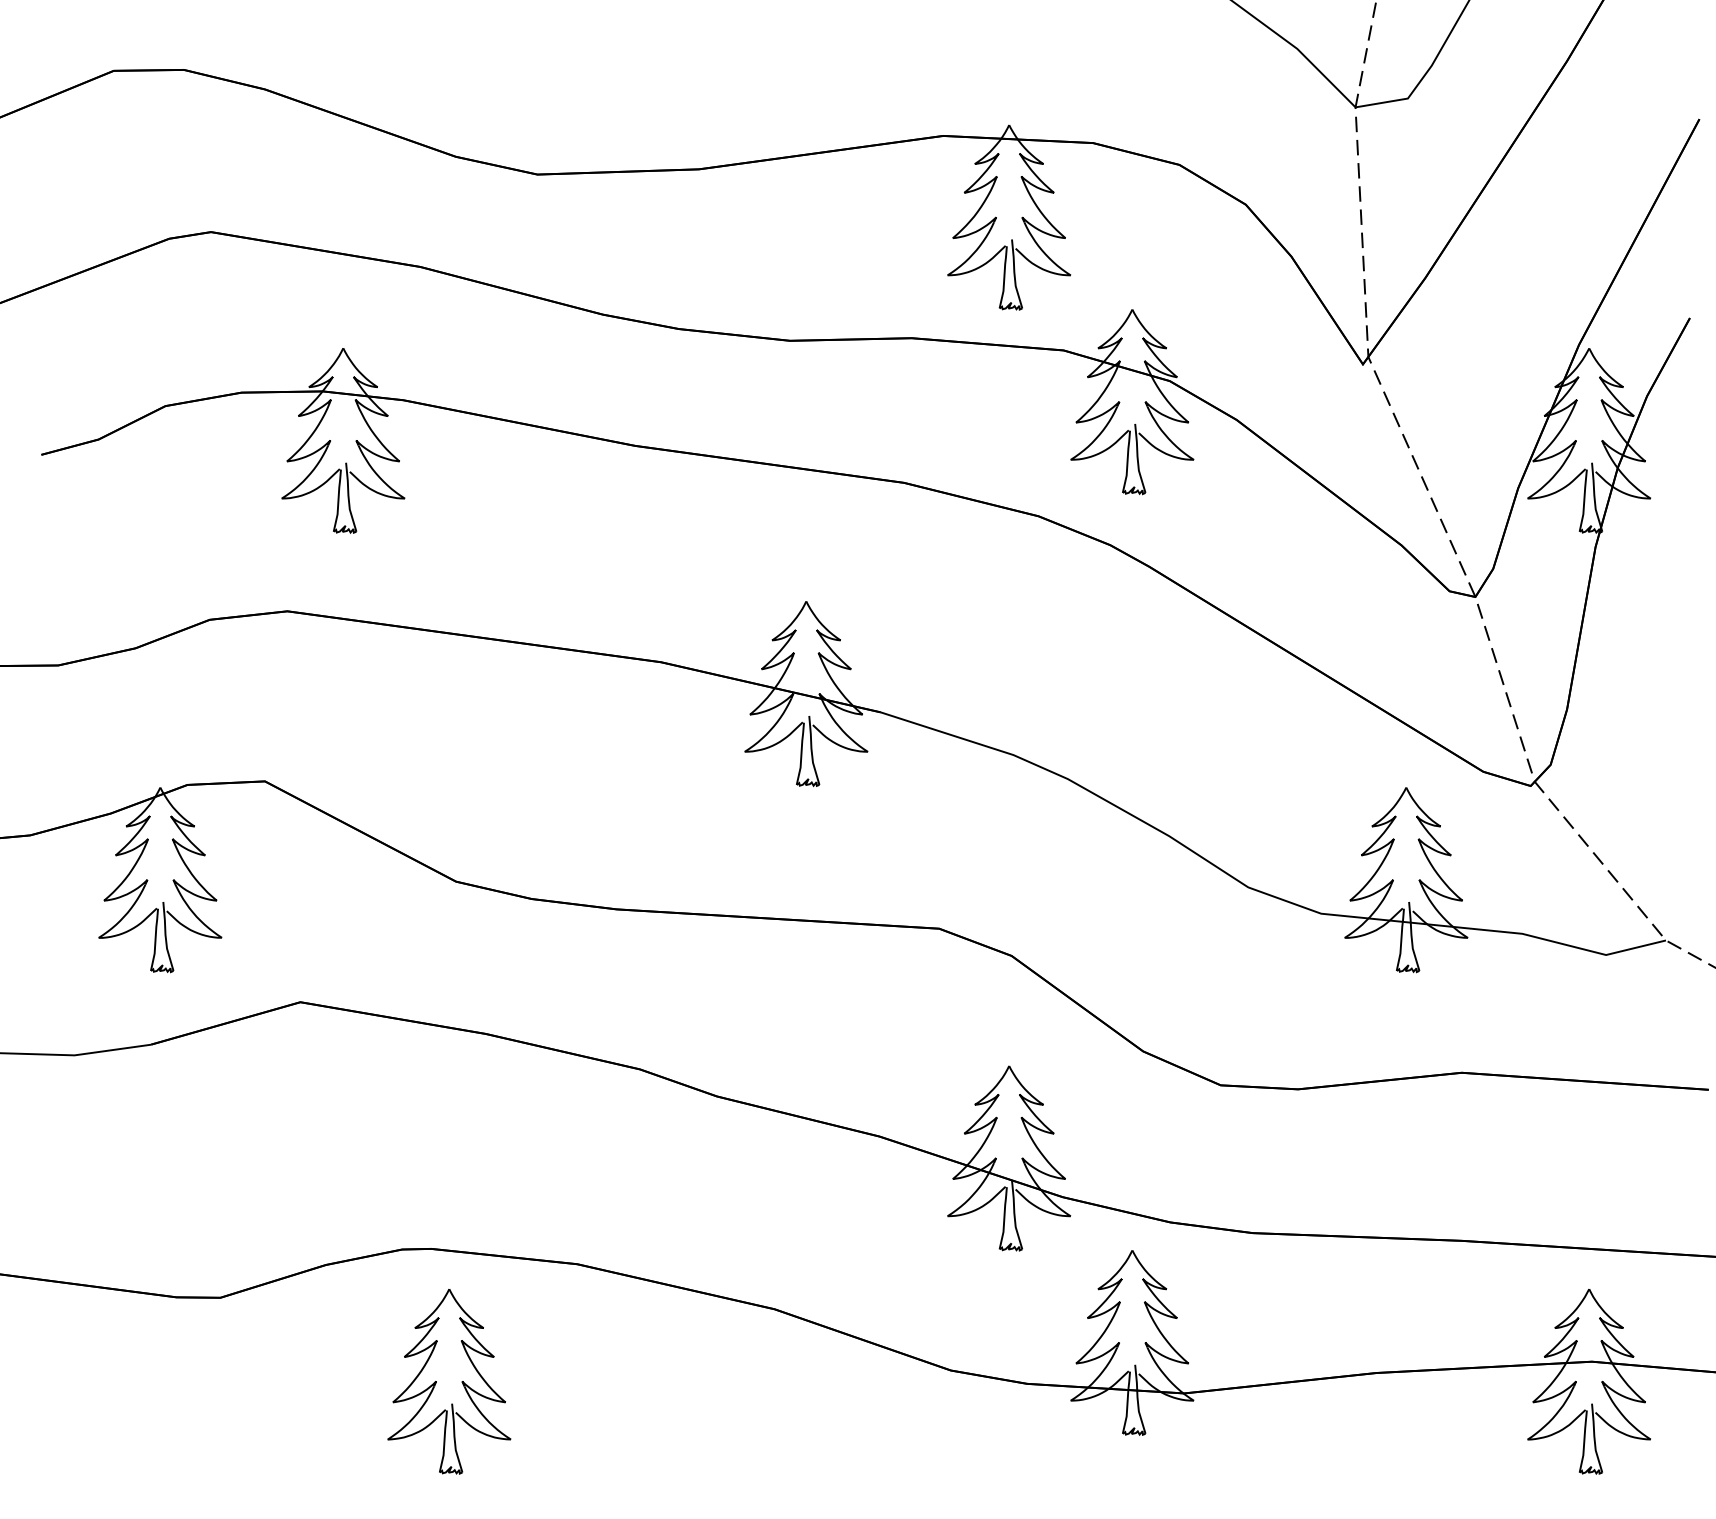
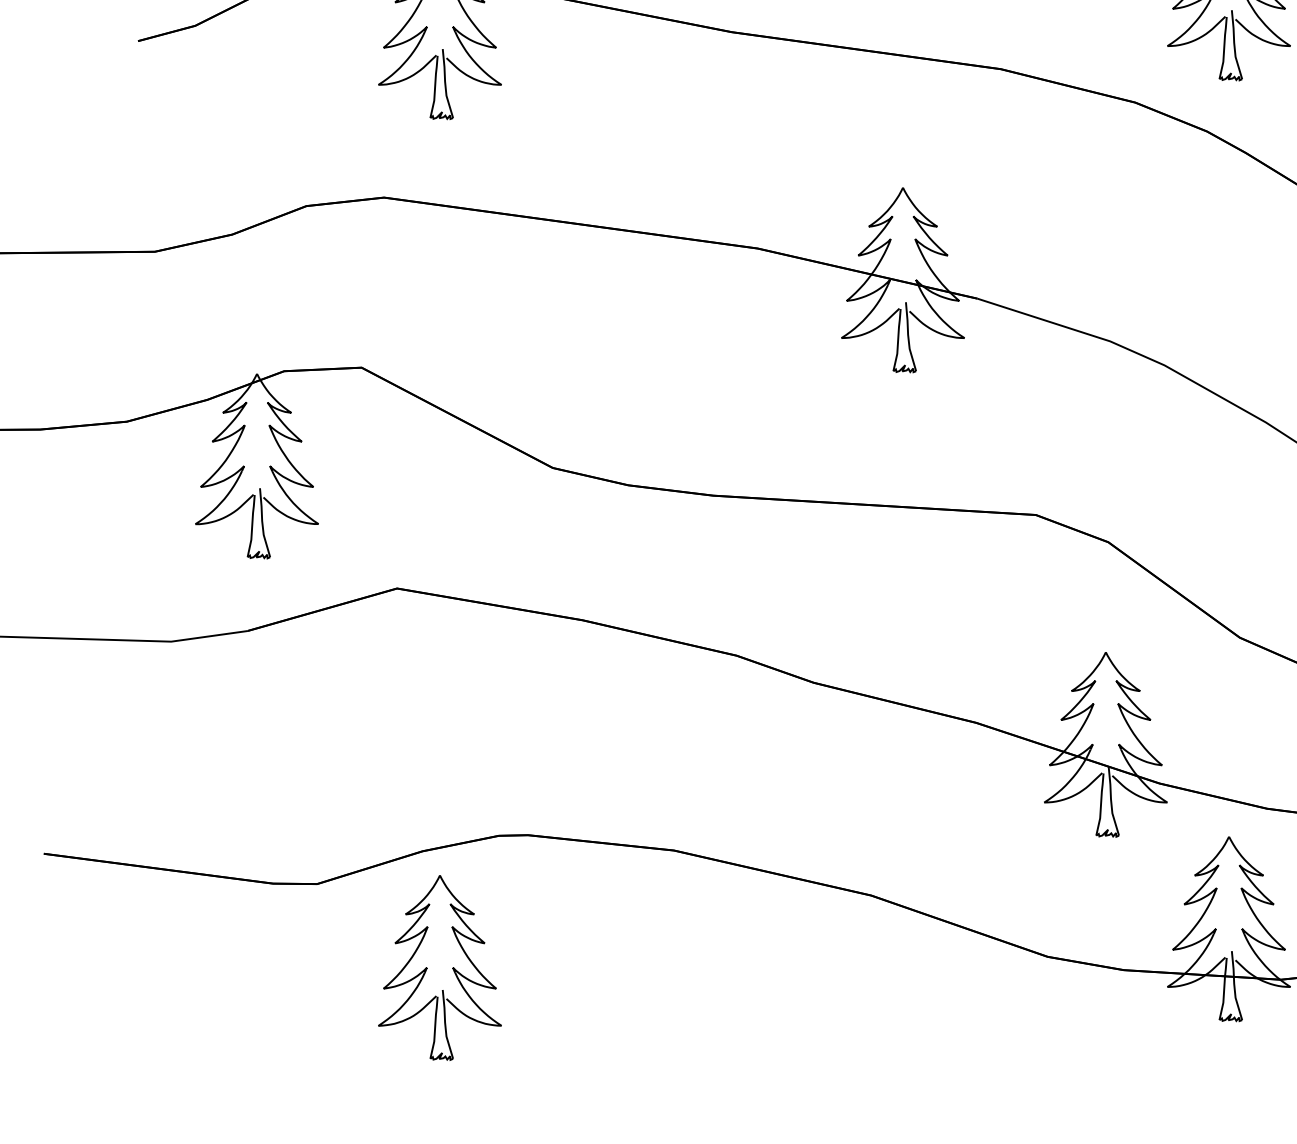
part: (461, 1381) -> (452, 967), moved

